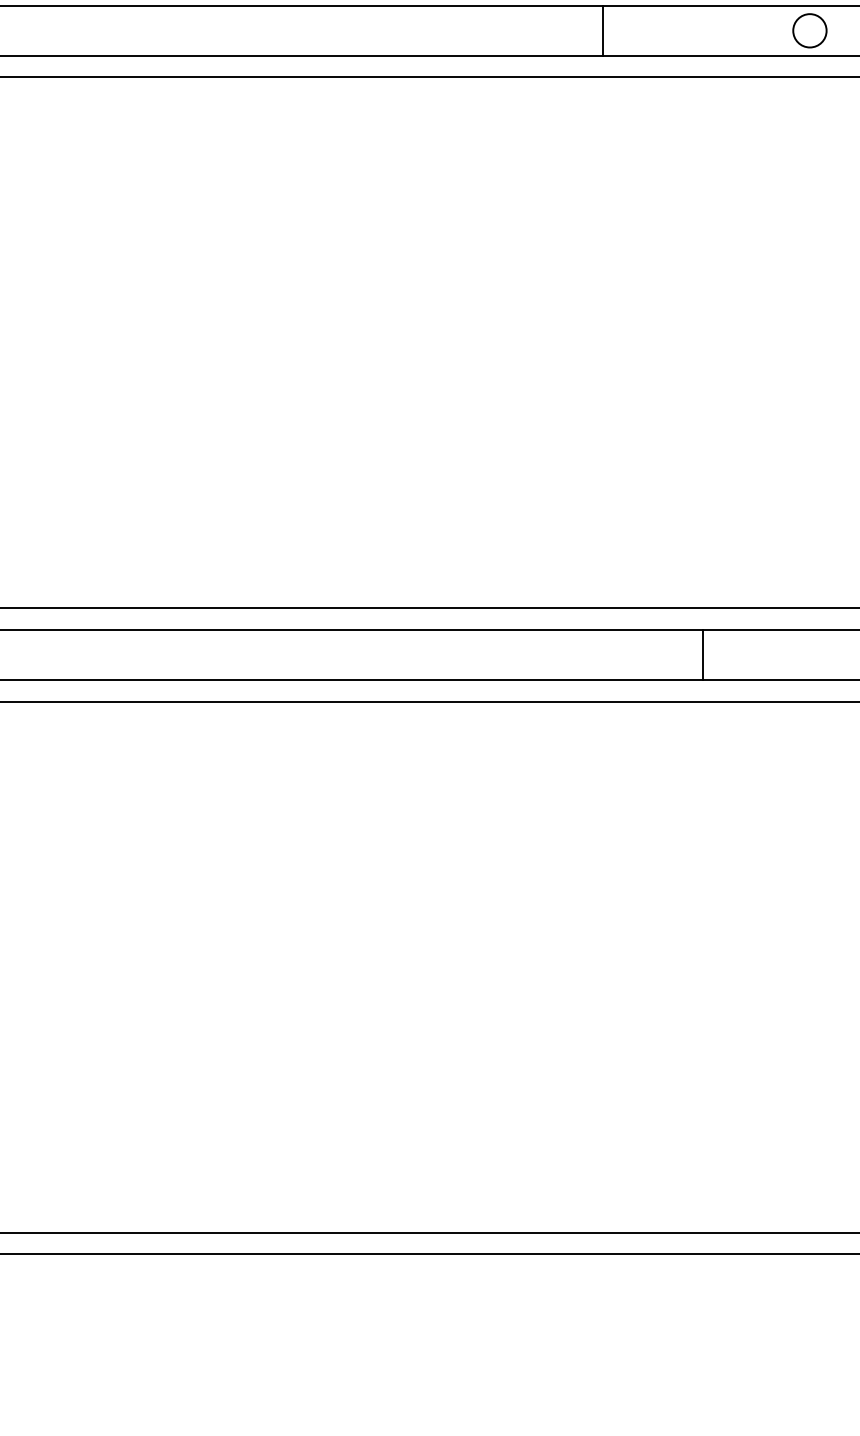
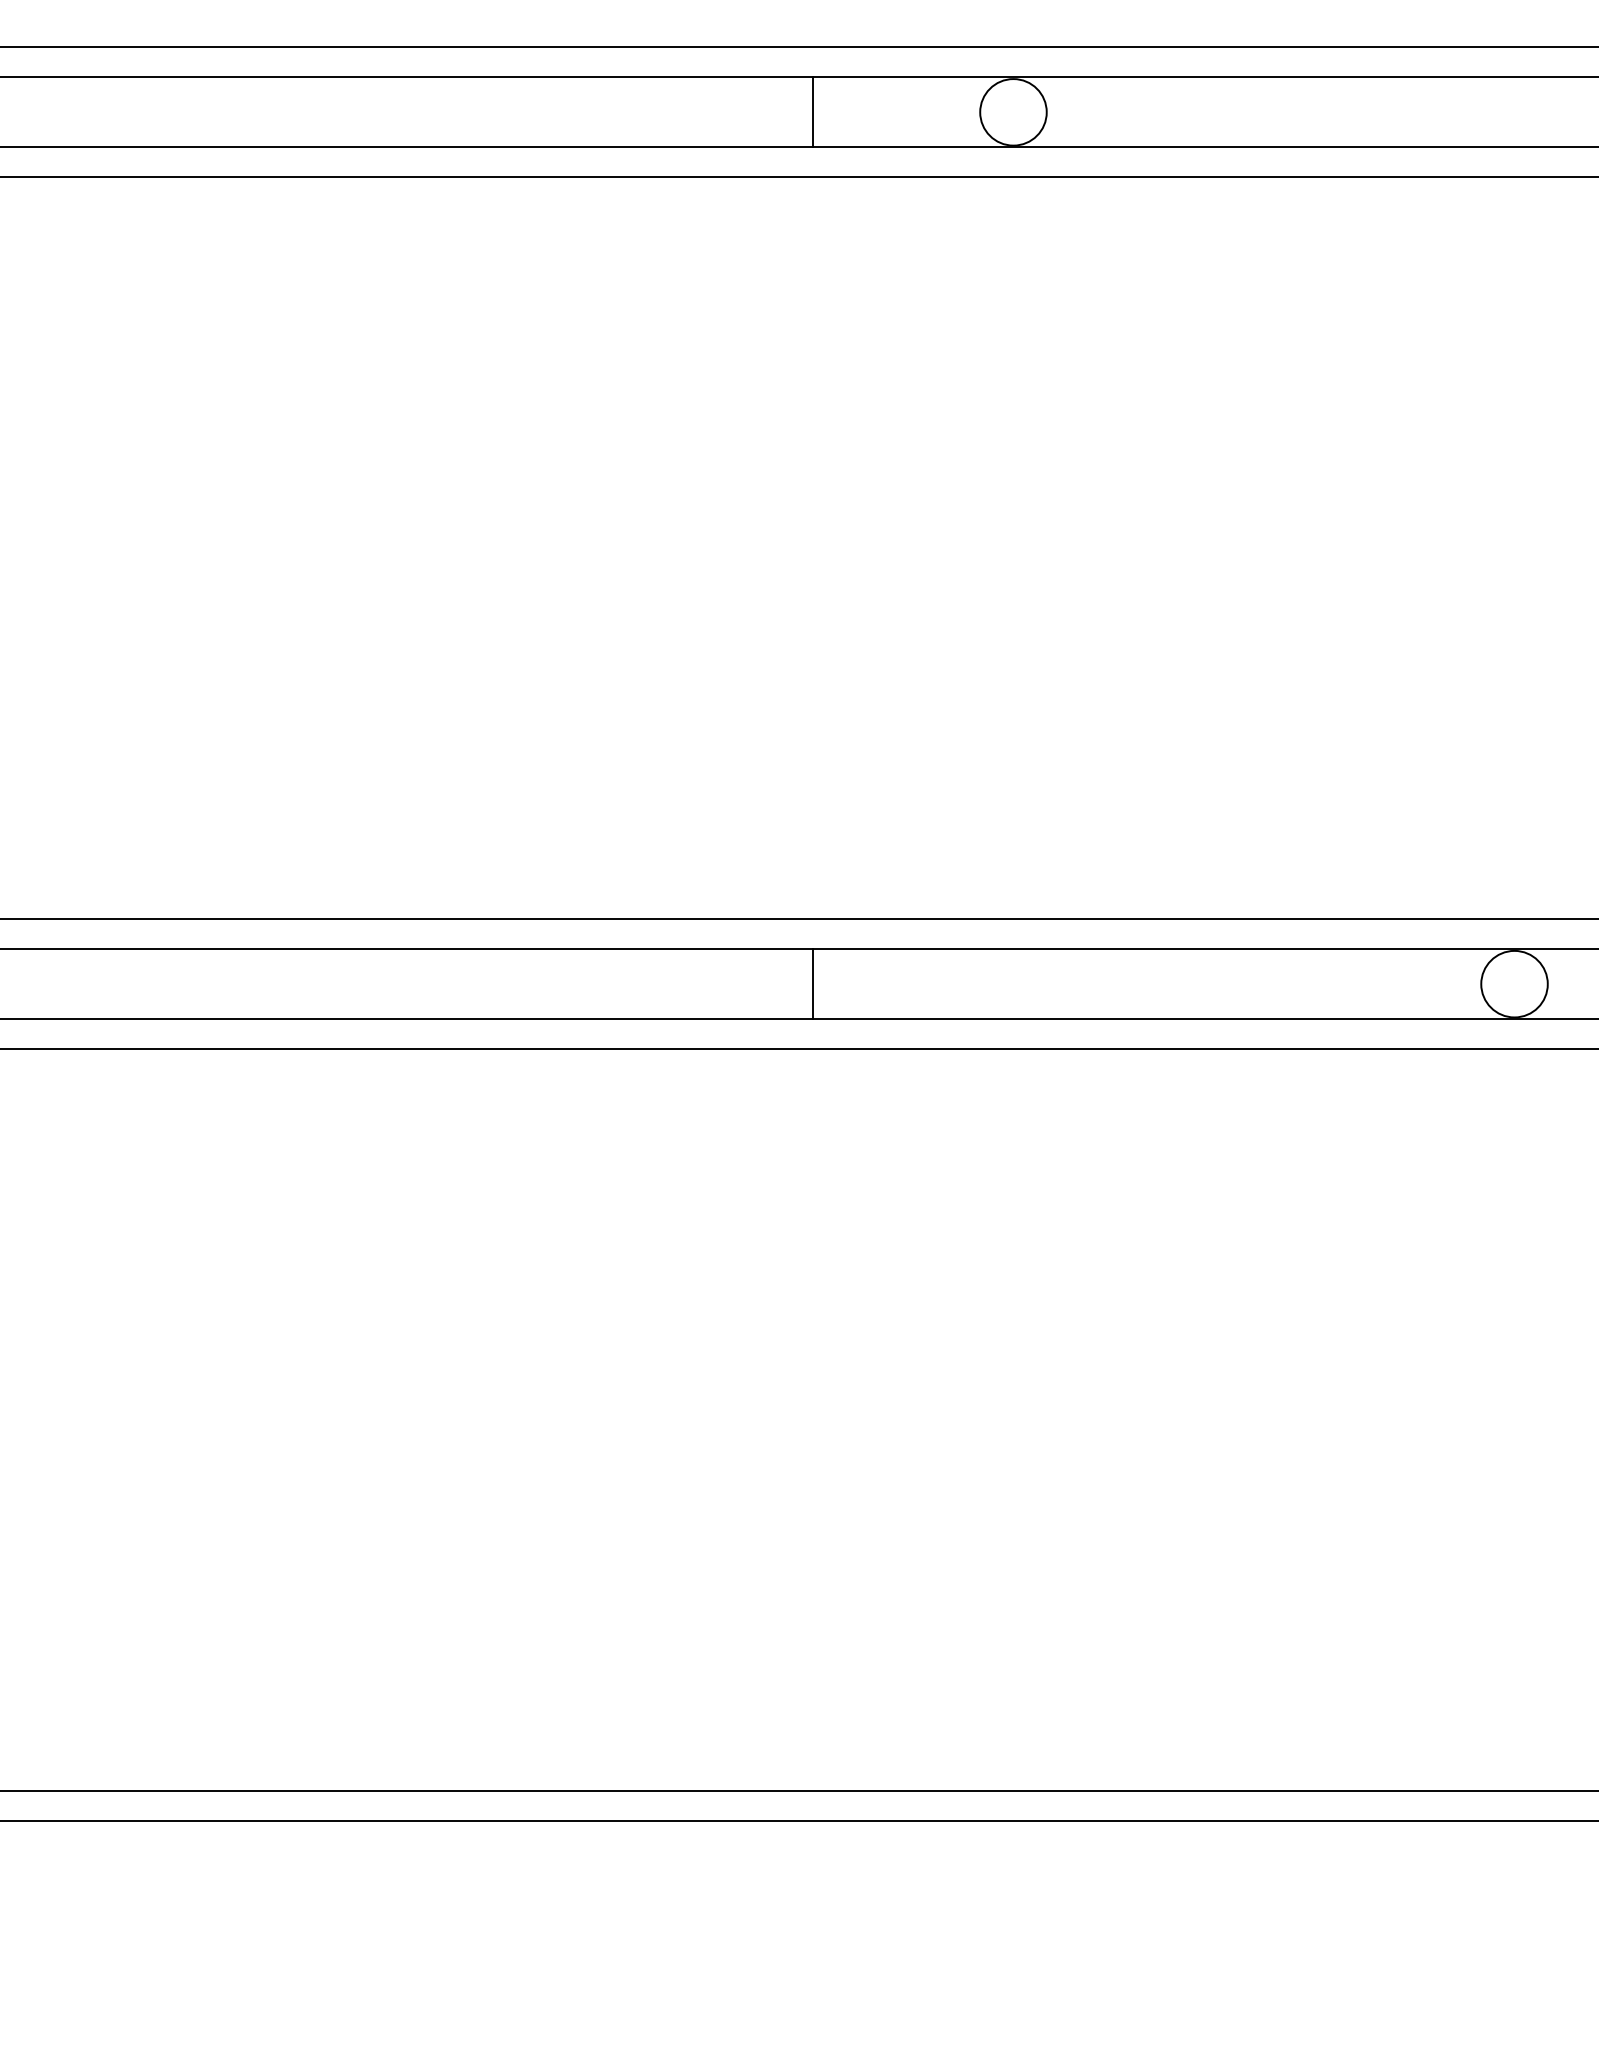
line: (602, 30) -> (813, 112), moved
circle: (809, 30) -> (1013, 112), size x1.43
line: (703, 655) -> (813, 984), moved

